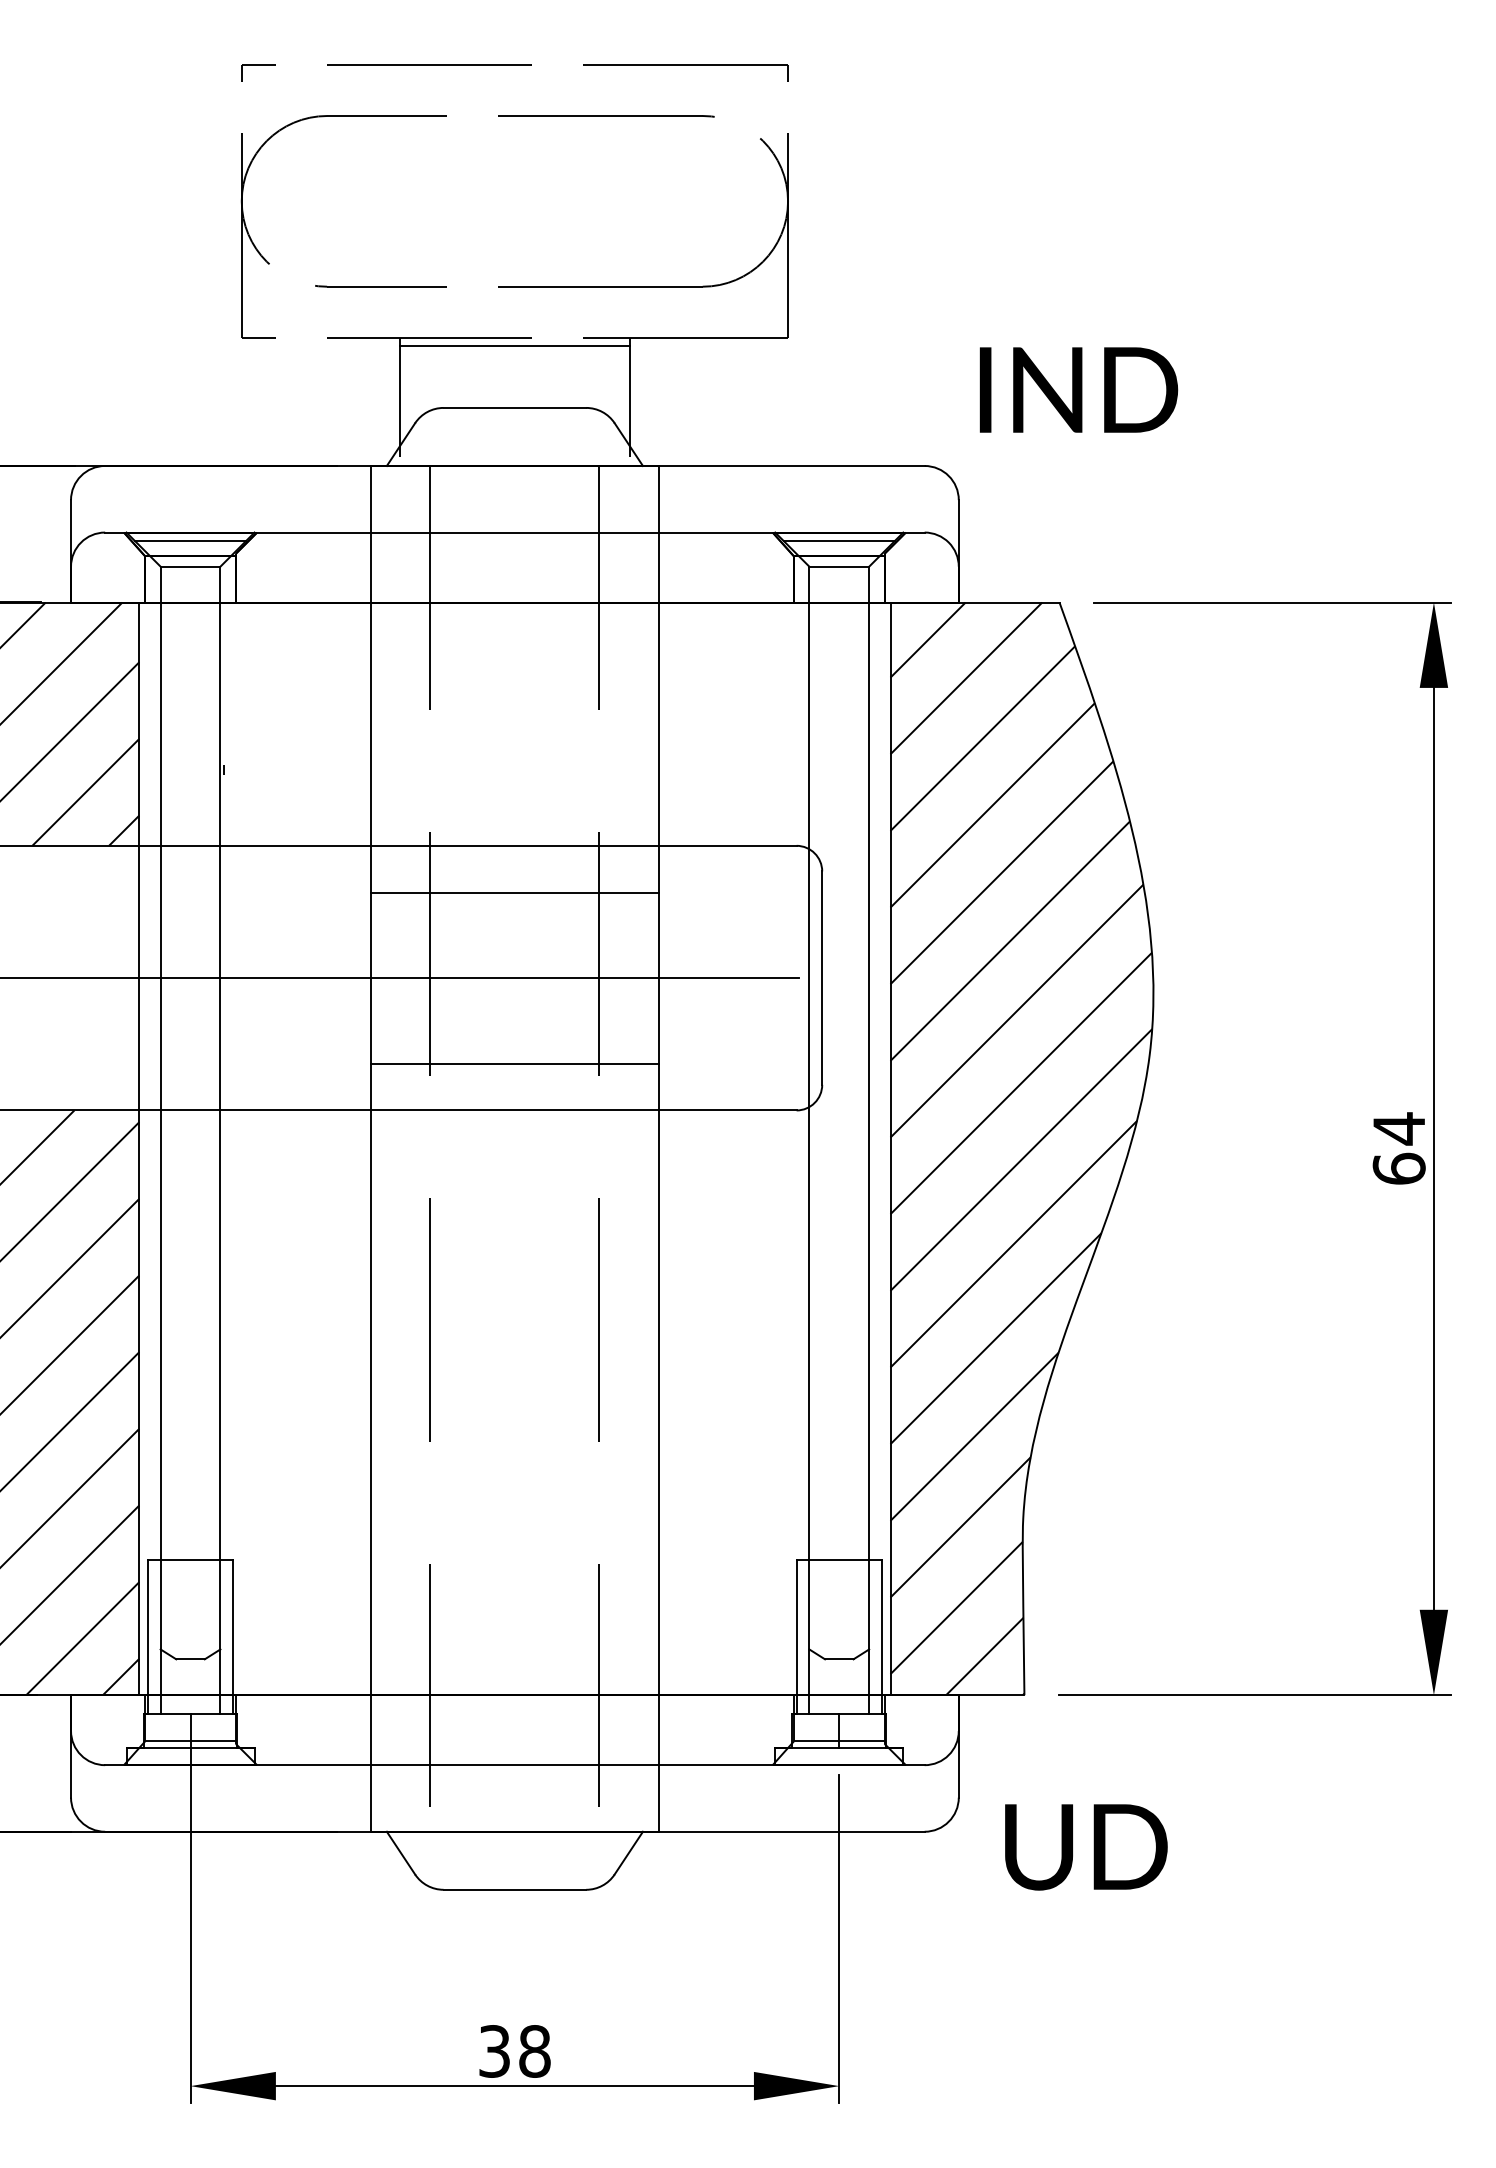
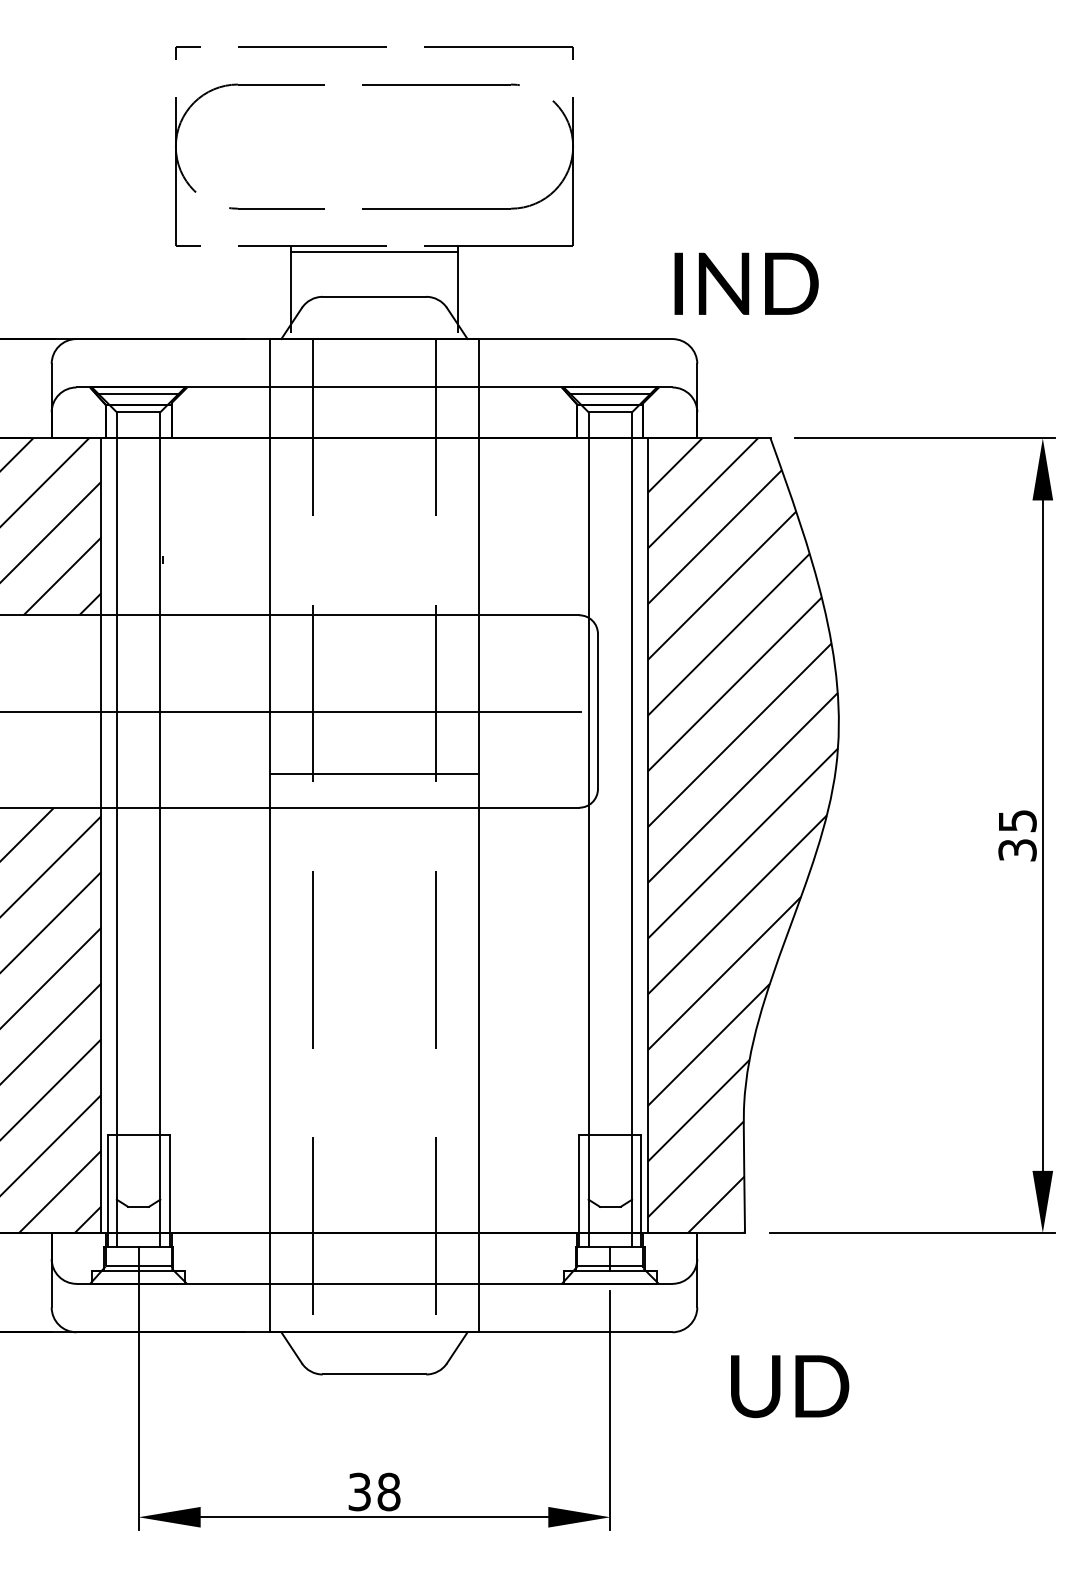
text: (1078, 389) -> (746, 283), moved
line: (514, 892) -> (374, 649), removed
text: (1399, 1148) -> (1017, 835), 64 -> 35
text: (1086, 1847) -> (790, 1386), moved

